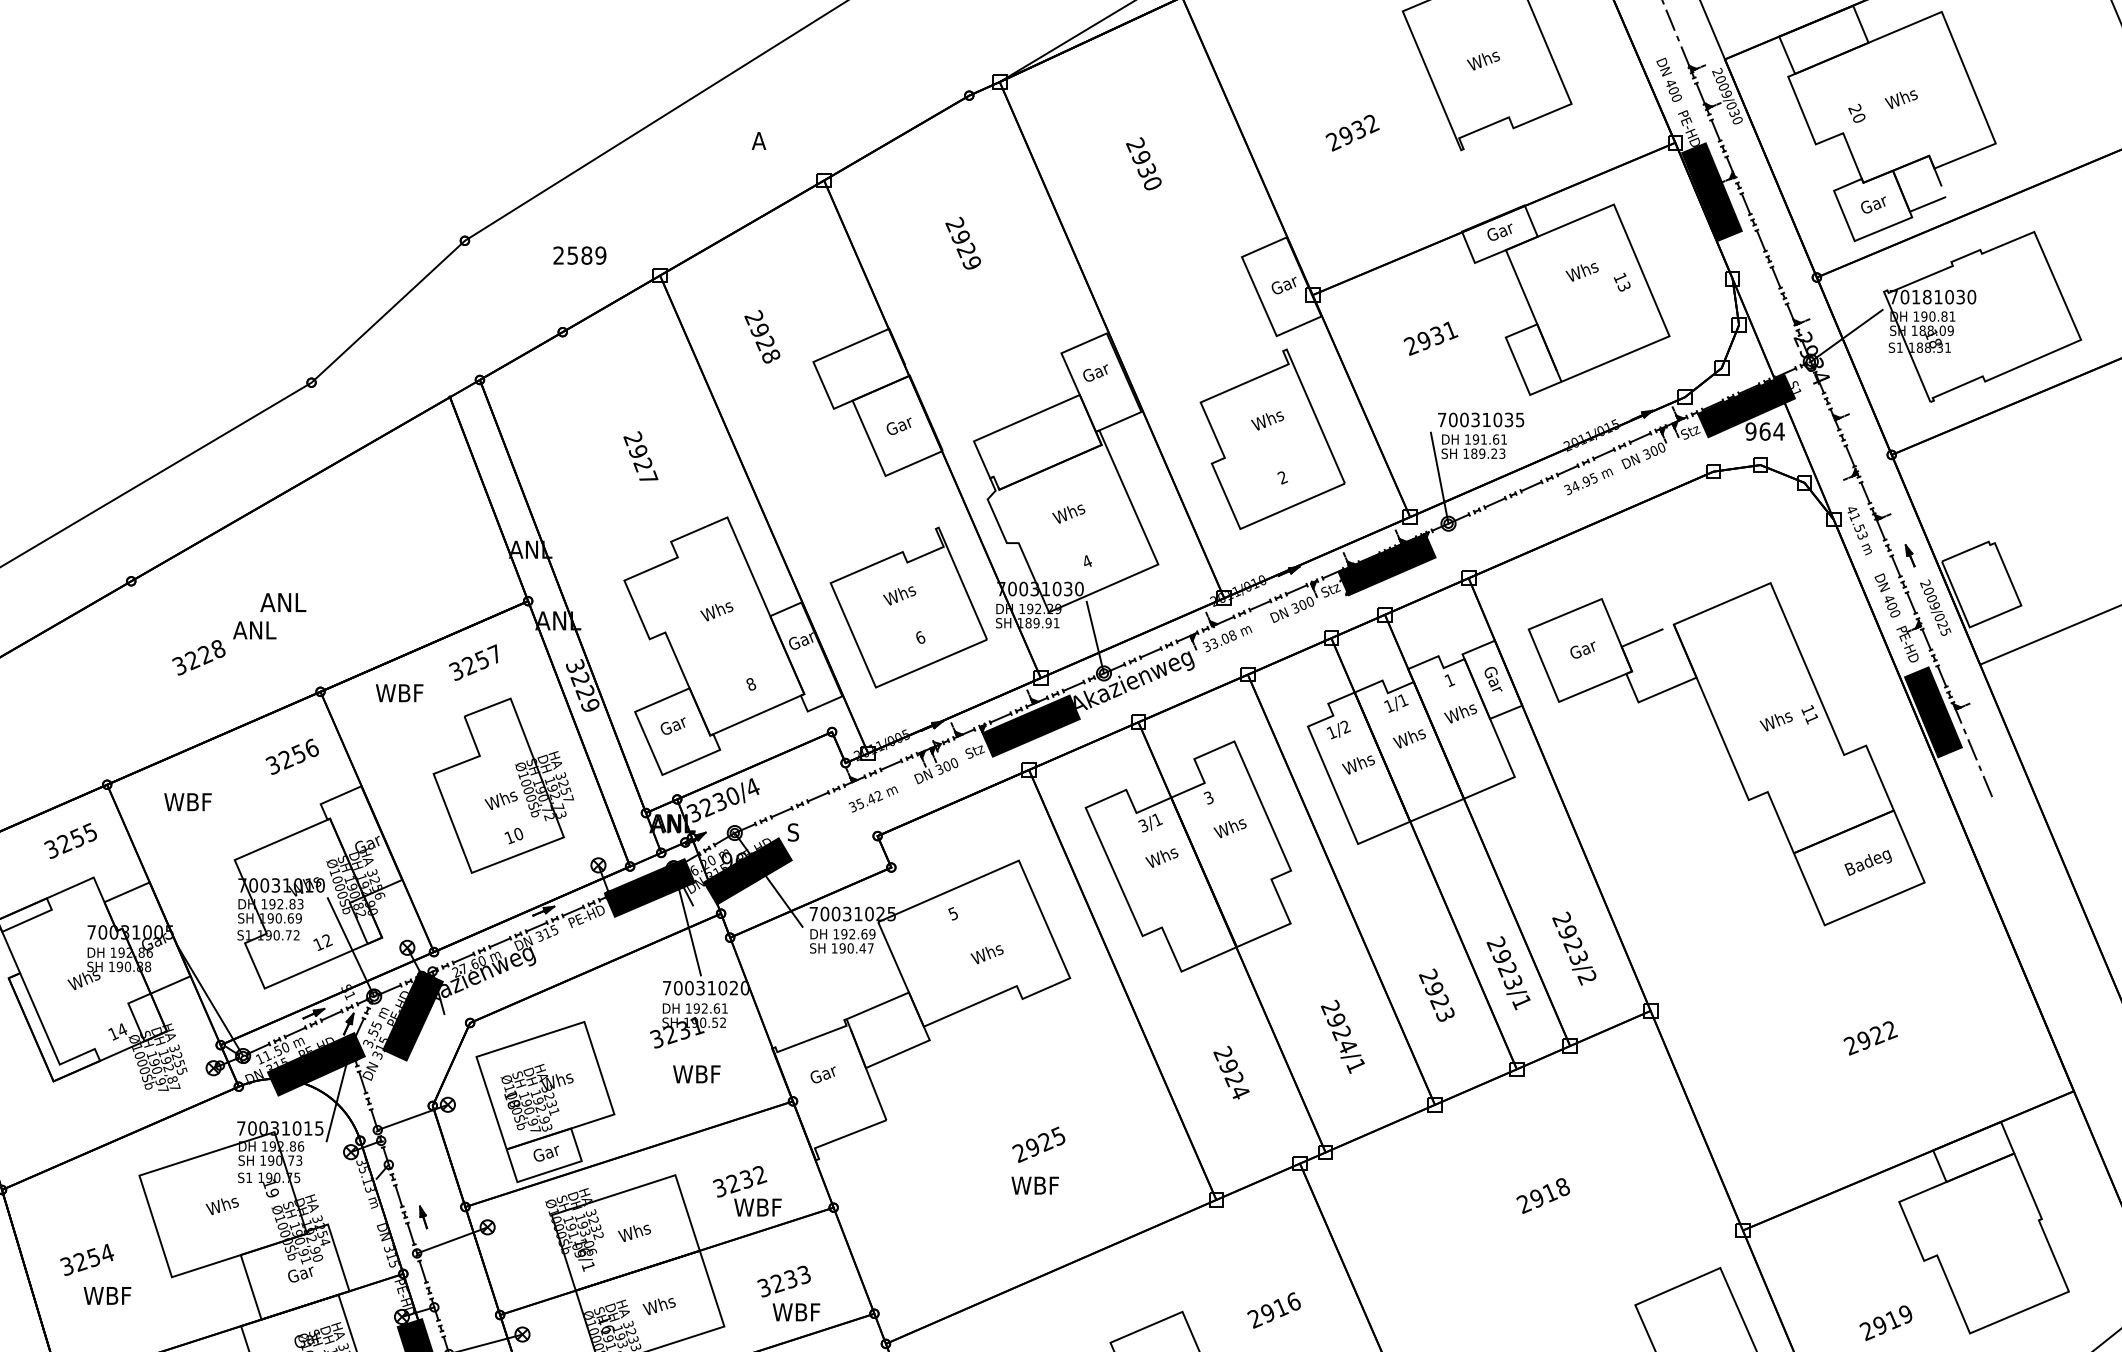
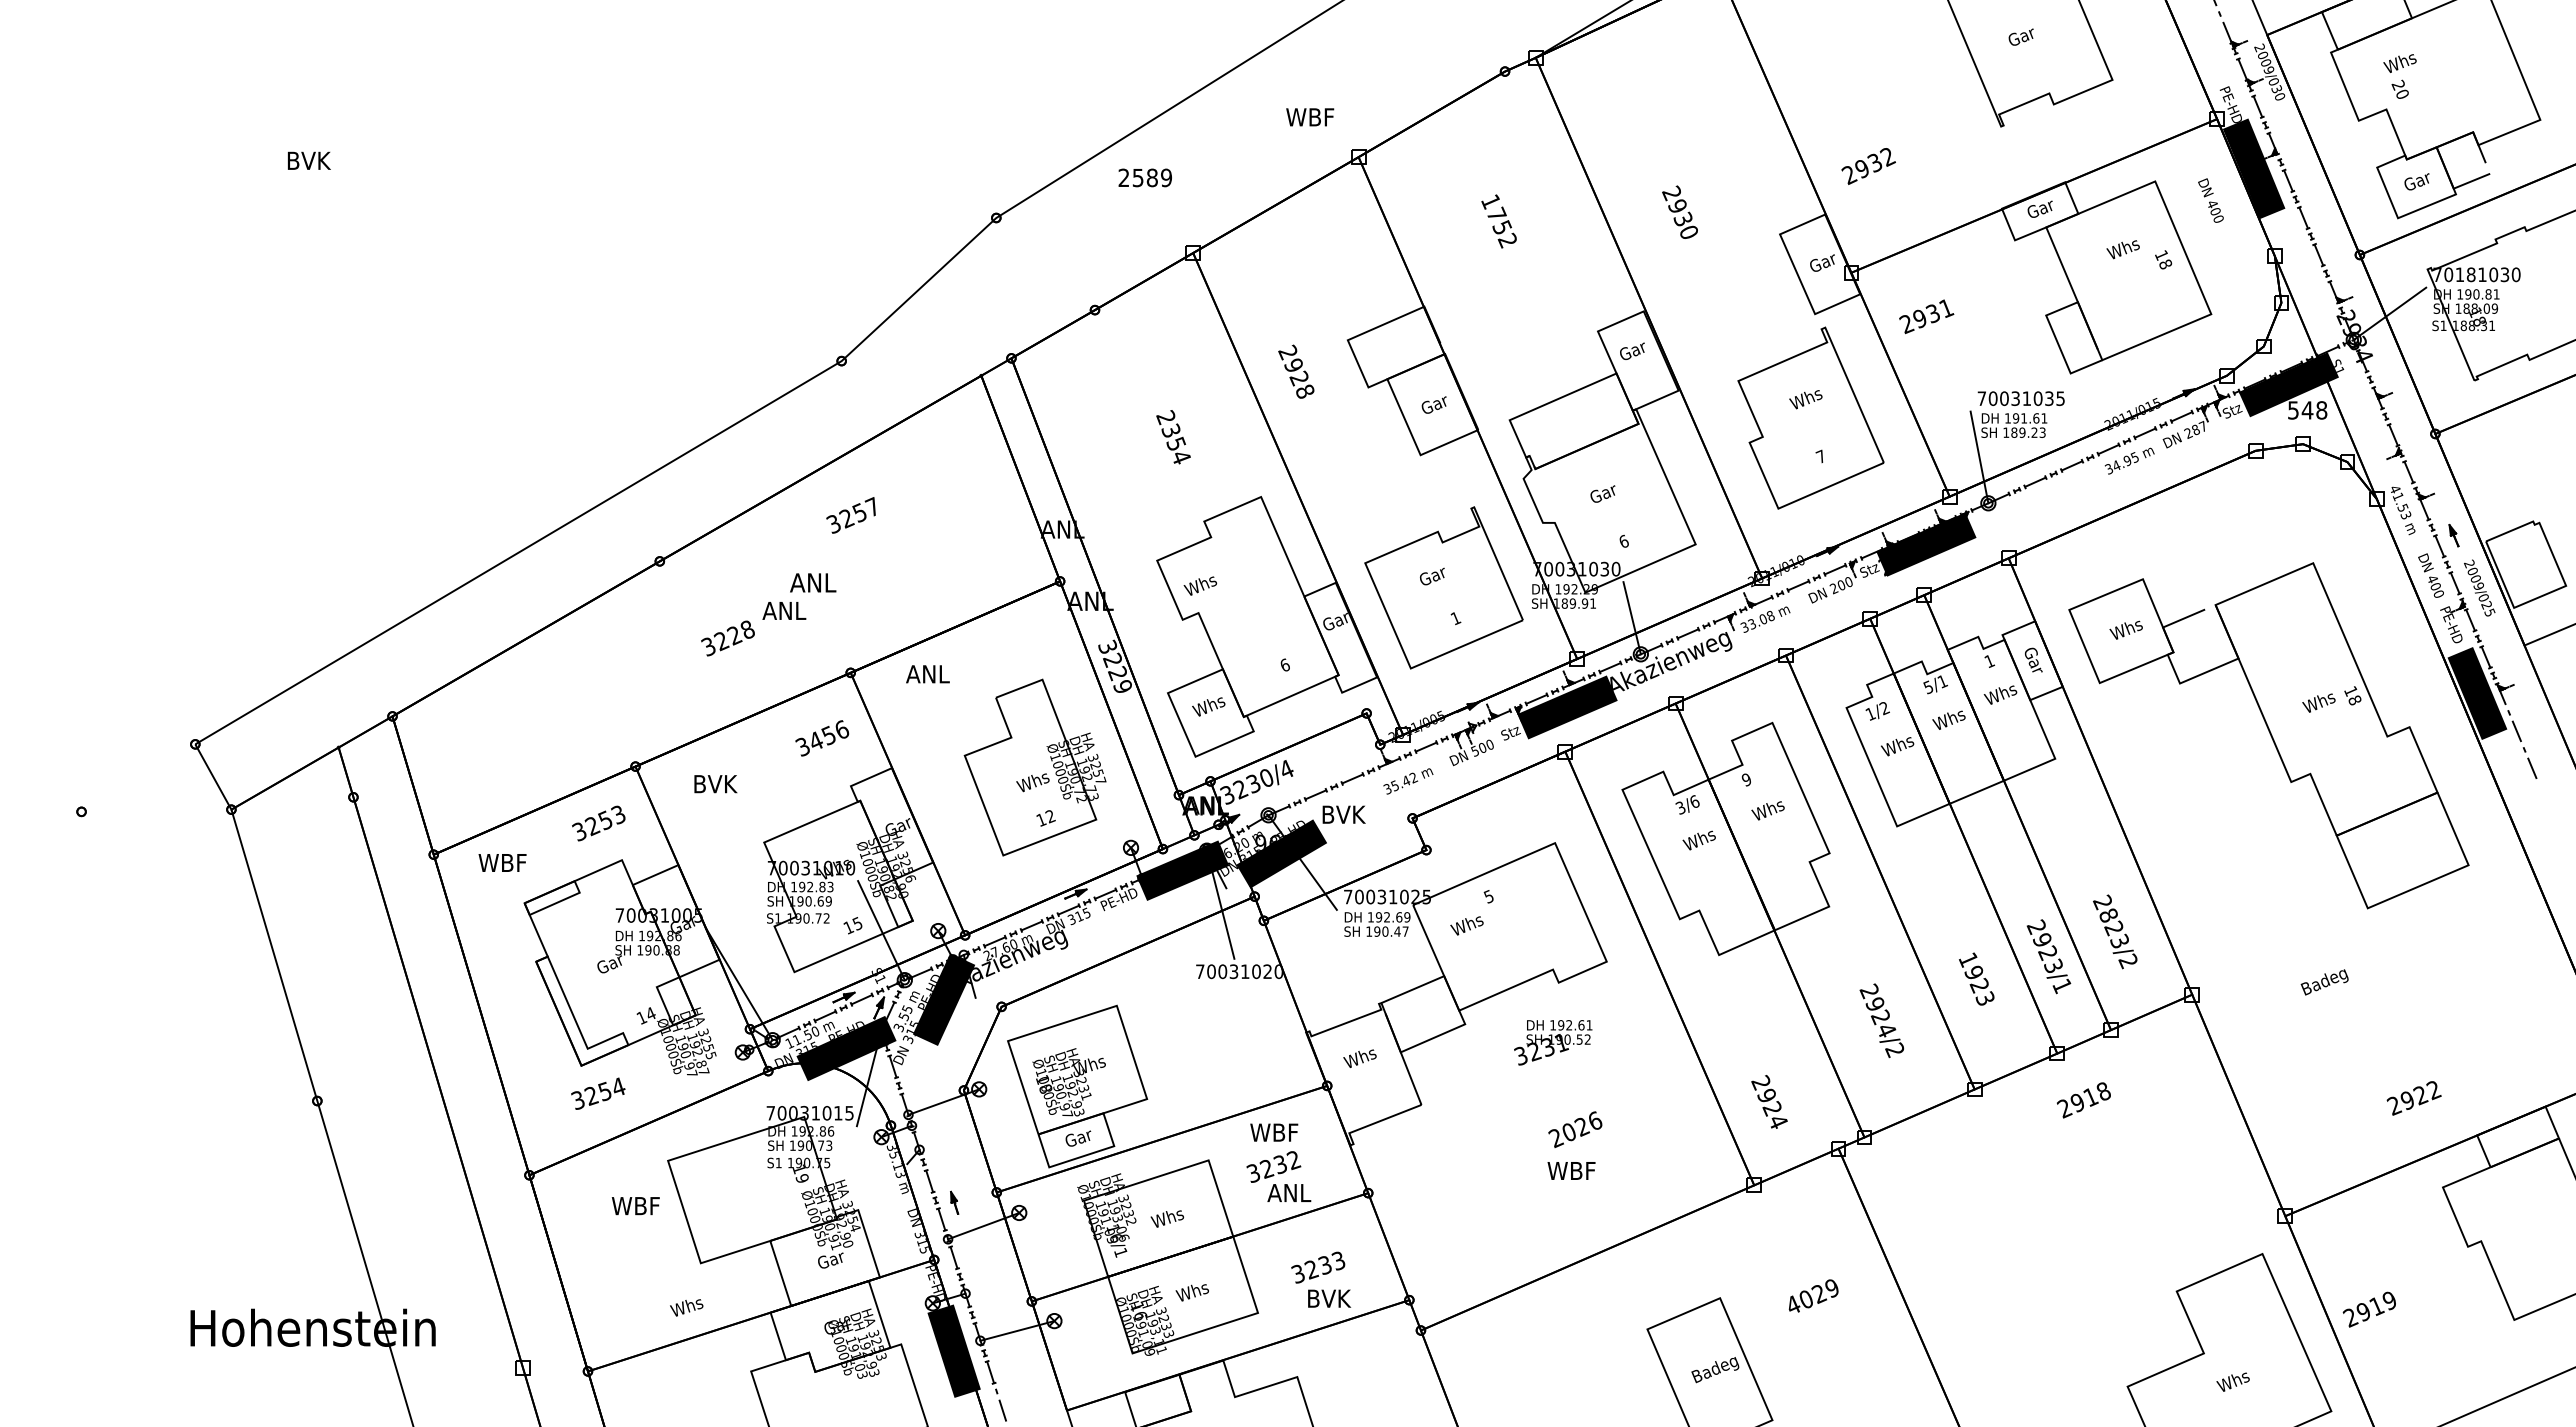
text: (1483, 60) -> (2023, 36), Whs -> Gar
text: (1668, 79) -> (2210, 200), moved
text: (1900, 99) -> (2399, 63), moved
text: (1352, 133) -> (1868, 166), moved
text: (775, 141) -> (1309, 117), A -> WBF
text: (1143, 162) -> (1679, 211), moved
text: (961, 243) -> (1497, 220), 2929 -> 1752
text: (579, 255) -> (1144, 177), moved
text: (1624, 286) -> (2165, 264), 13 -> 18
text: (762, 336) -> (1296, 371), moved
text: (1430, 338) -> (1926, 316), moved
text: (1764, 431) -> (2307, 410), 964 -> 548
text: (1653, 450) -> (2195, 429), 300 -> 287
text: (643, 464) -> (1176, 443), 2927 -> 2354
text: (1282, 477) -> (1820, 456), 2 -> 7
text: (1067, 513) -> (1604, 493), Whs -> Gar
text: (1086, 560) -> (1623, 540), 4 -> 6
text: (899, 595) -> (1434, 575), Whs -> Gar
text: (1294, 608) -> (1833, 588), 300 -> 200
text: (716, 611) -> (1200, 585), moved
text: (920, 637) -> (1455, 618), 6 -> 1
text: (1584, 648) -> (2125, 629), Gar -> Whs
text: (473, 662) -> (850, 515), moved
text: (750, 683) -> (1284, 664), 8 -> 6
text: (399, 693) -> (930, 674), WBF -> ANL
text: (1389, 706) -> (1928, 687), 1/1 -> 5/1
text: (1811, 719) -> (2354, 700), 11 -> 18
text: (675, 725) -> (1208, 706), Gar -> Whs
text: (285, 759) -> (815, 741), 3256 -> 3456
text: (940, 767) -> (1475, 749), 300 -> 500
text: (1208, 797) -> (1746, 779), 3 -> 9
text: (187, 802) -> (716, 784), WBF -> BVK
text: (1157, 819) -> (1694, 801), 3/1 -> 3/6
text: (90, 831) -> (618, 813), 3255 -> 3253
text: (809, 832) -> (1343, 814), S -> BVK
text: (518, 834) -> (1050, 816), 10 -> 12
text: (1868, 862) -> (2324, 982), moved
text: (1567, 932) -> (2108, 915), 2923/2 -> 2823/2
text: (327, 940) -> (857, 923), 12 -> 15
text: (986, 954) -> (1466, 925), moved
text: (1427, 976) -> (1967, 959), 2923 -> 1923
text: (83, 979) -> (611, 963), Whs -> Gar
text: (689, 1025) -> (1553, 1042), moved
text: (1870, 1038) -> (2413, 1098), moved
text: (1355, 1066) -> (1894, 1050), 2924/1 -> 2924/2
text: (1231, 1072) -> (1769, 1101), moved
text: (697, 1074) -> (1274, 1132), moved
text: (824, 1074) -> (1359, 1058), Gar -> Whs
text: (1046, 1141) -> (1582, 1126), 2925 -> 2026
text: (1542, 1196) -> (2083, 1100), moved
text: (222, 1206) -> (686, 1307), moved
text: (757, 1208) -> (1291, 1193), WBF -> ANL
text: (87, 1259) -> (598, 1093), moved
text: (107, 1296) -> (635, 1206), moved
text: (1274, 1310) -> (1812, 1296), 2916 -> 4029
text: (796, 1312) -> (1330, 1298), WBF -> BVK
text: (1884, 1323) -> (2368, 1309), moved

